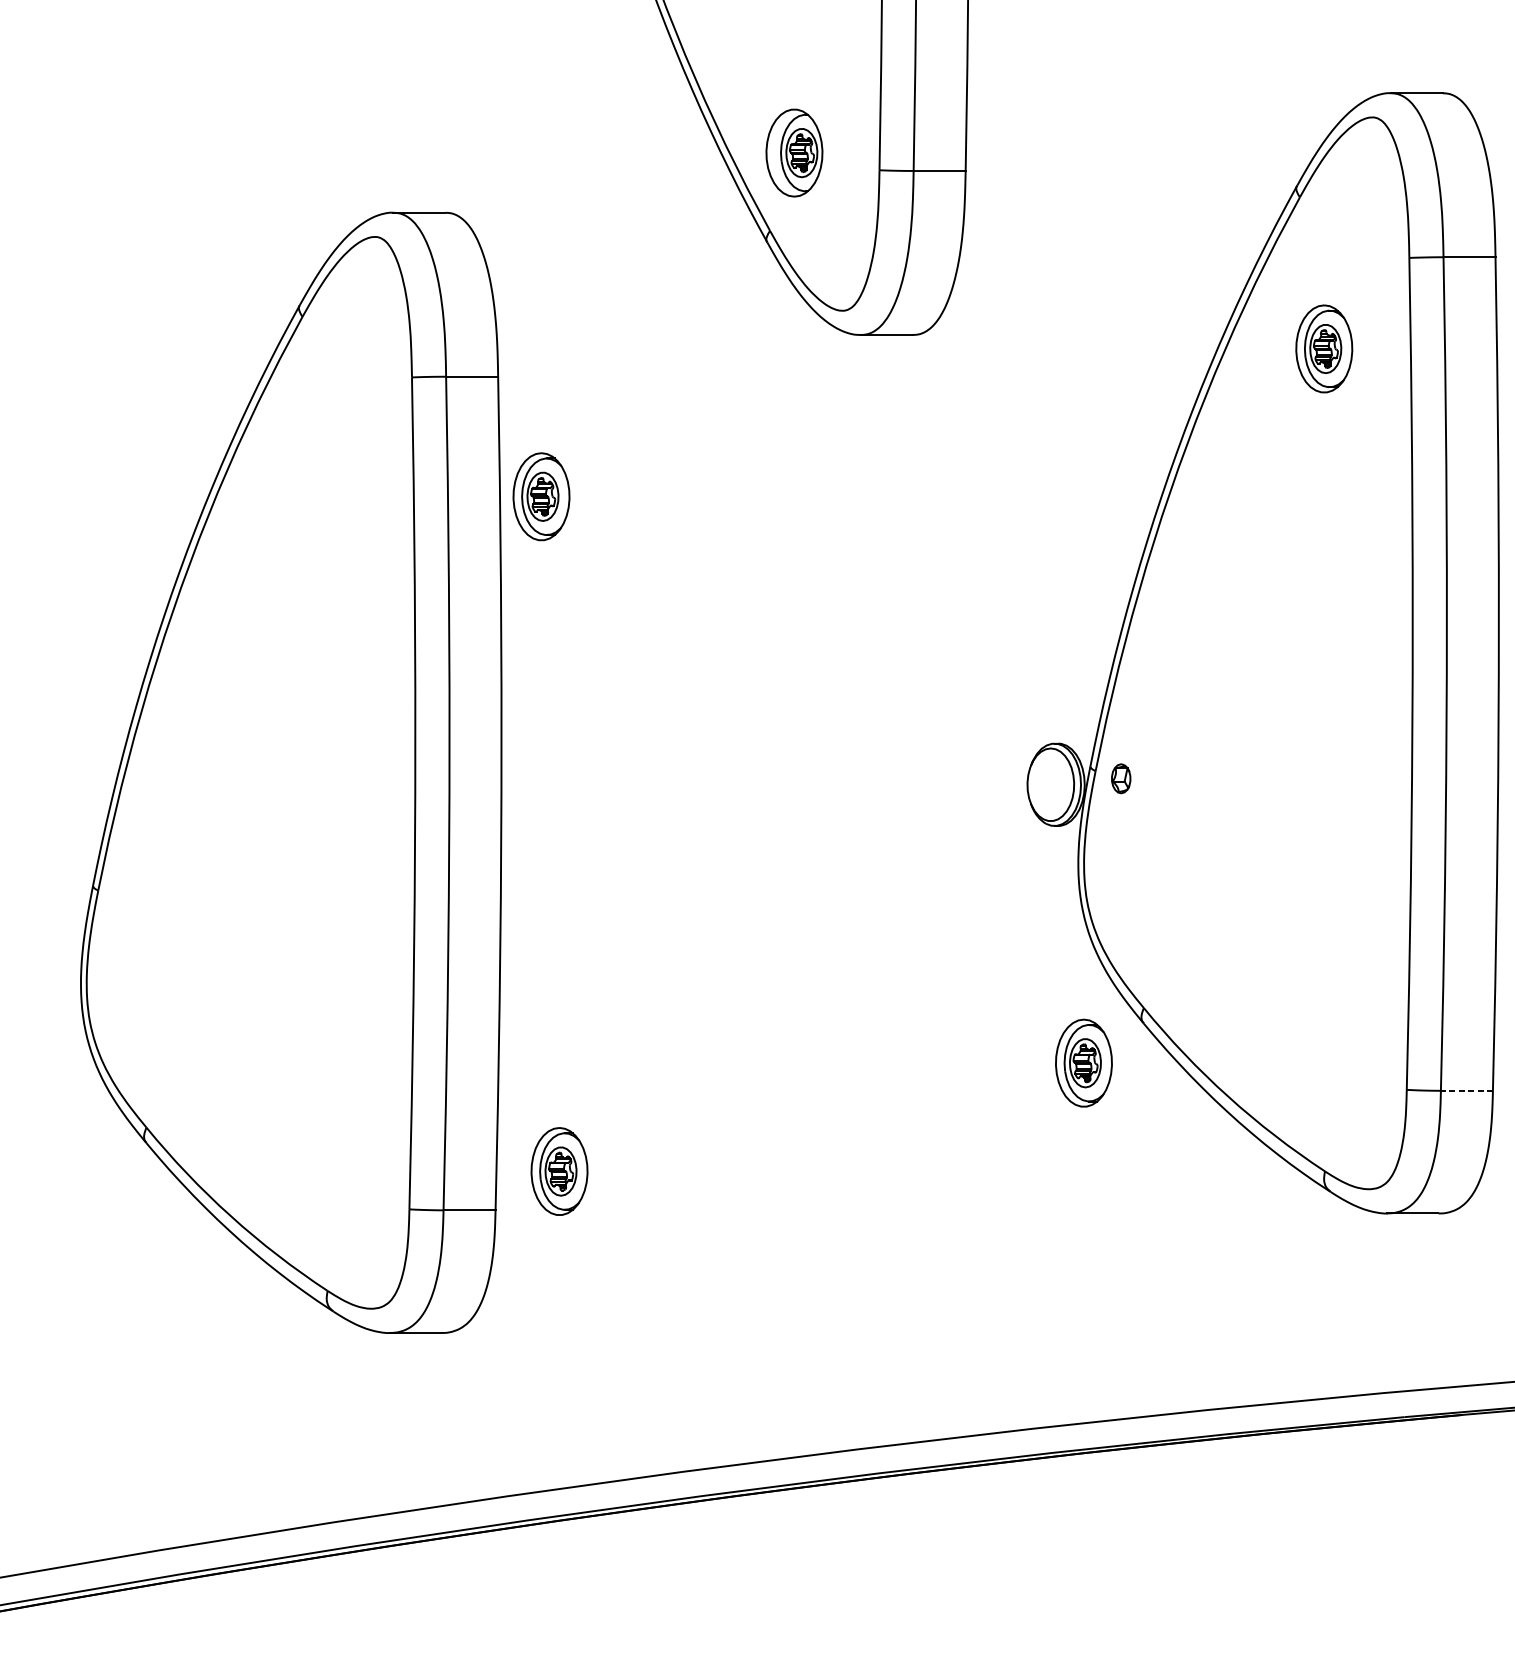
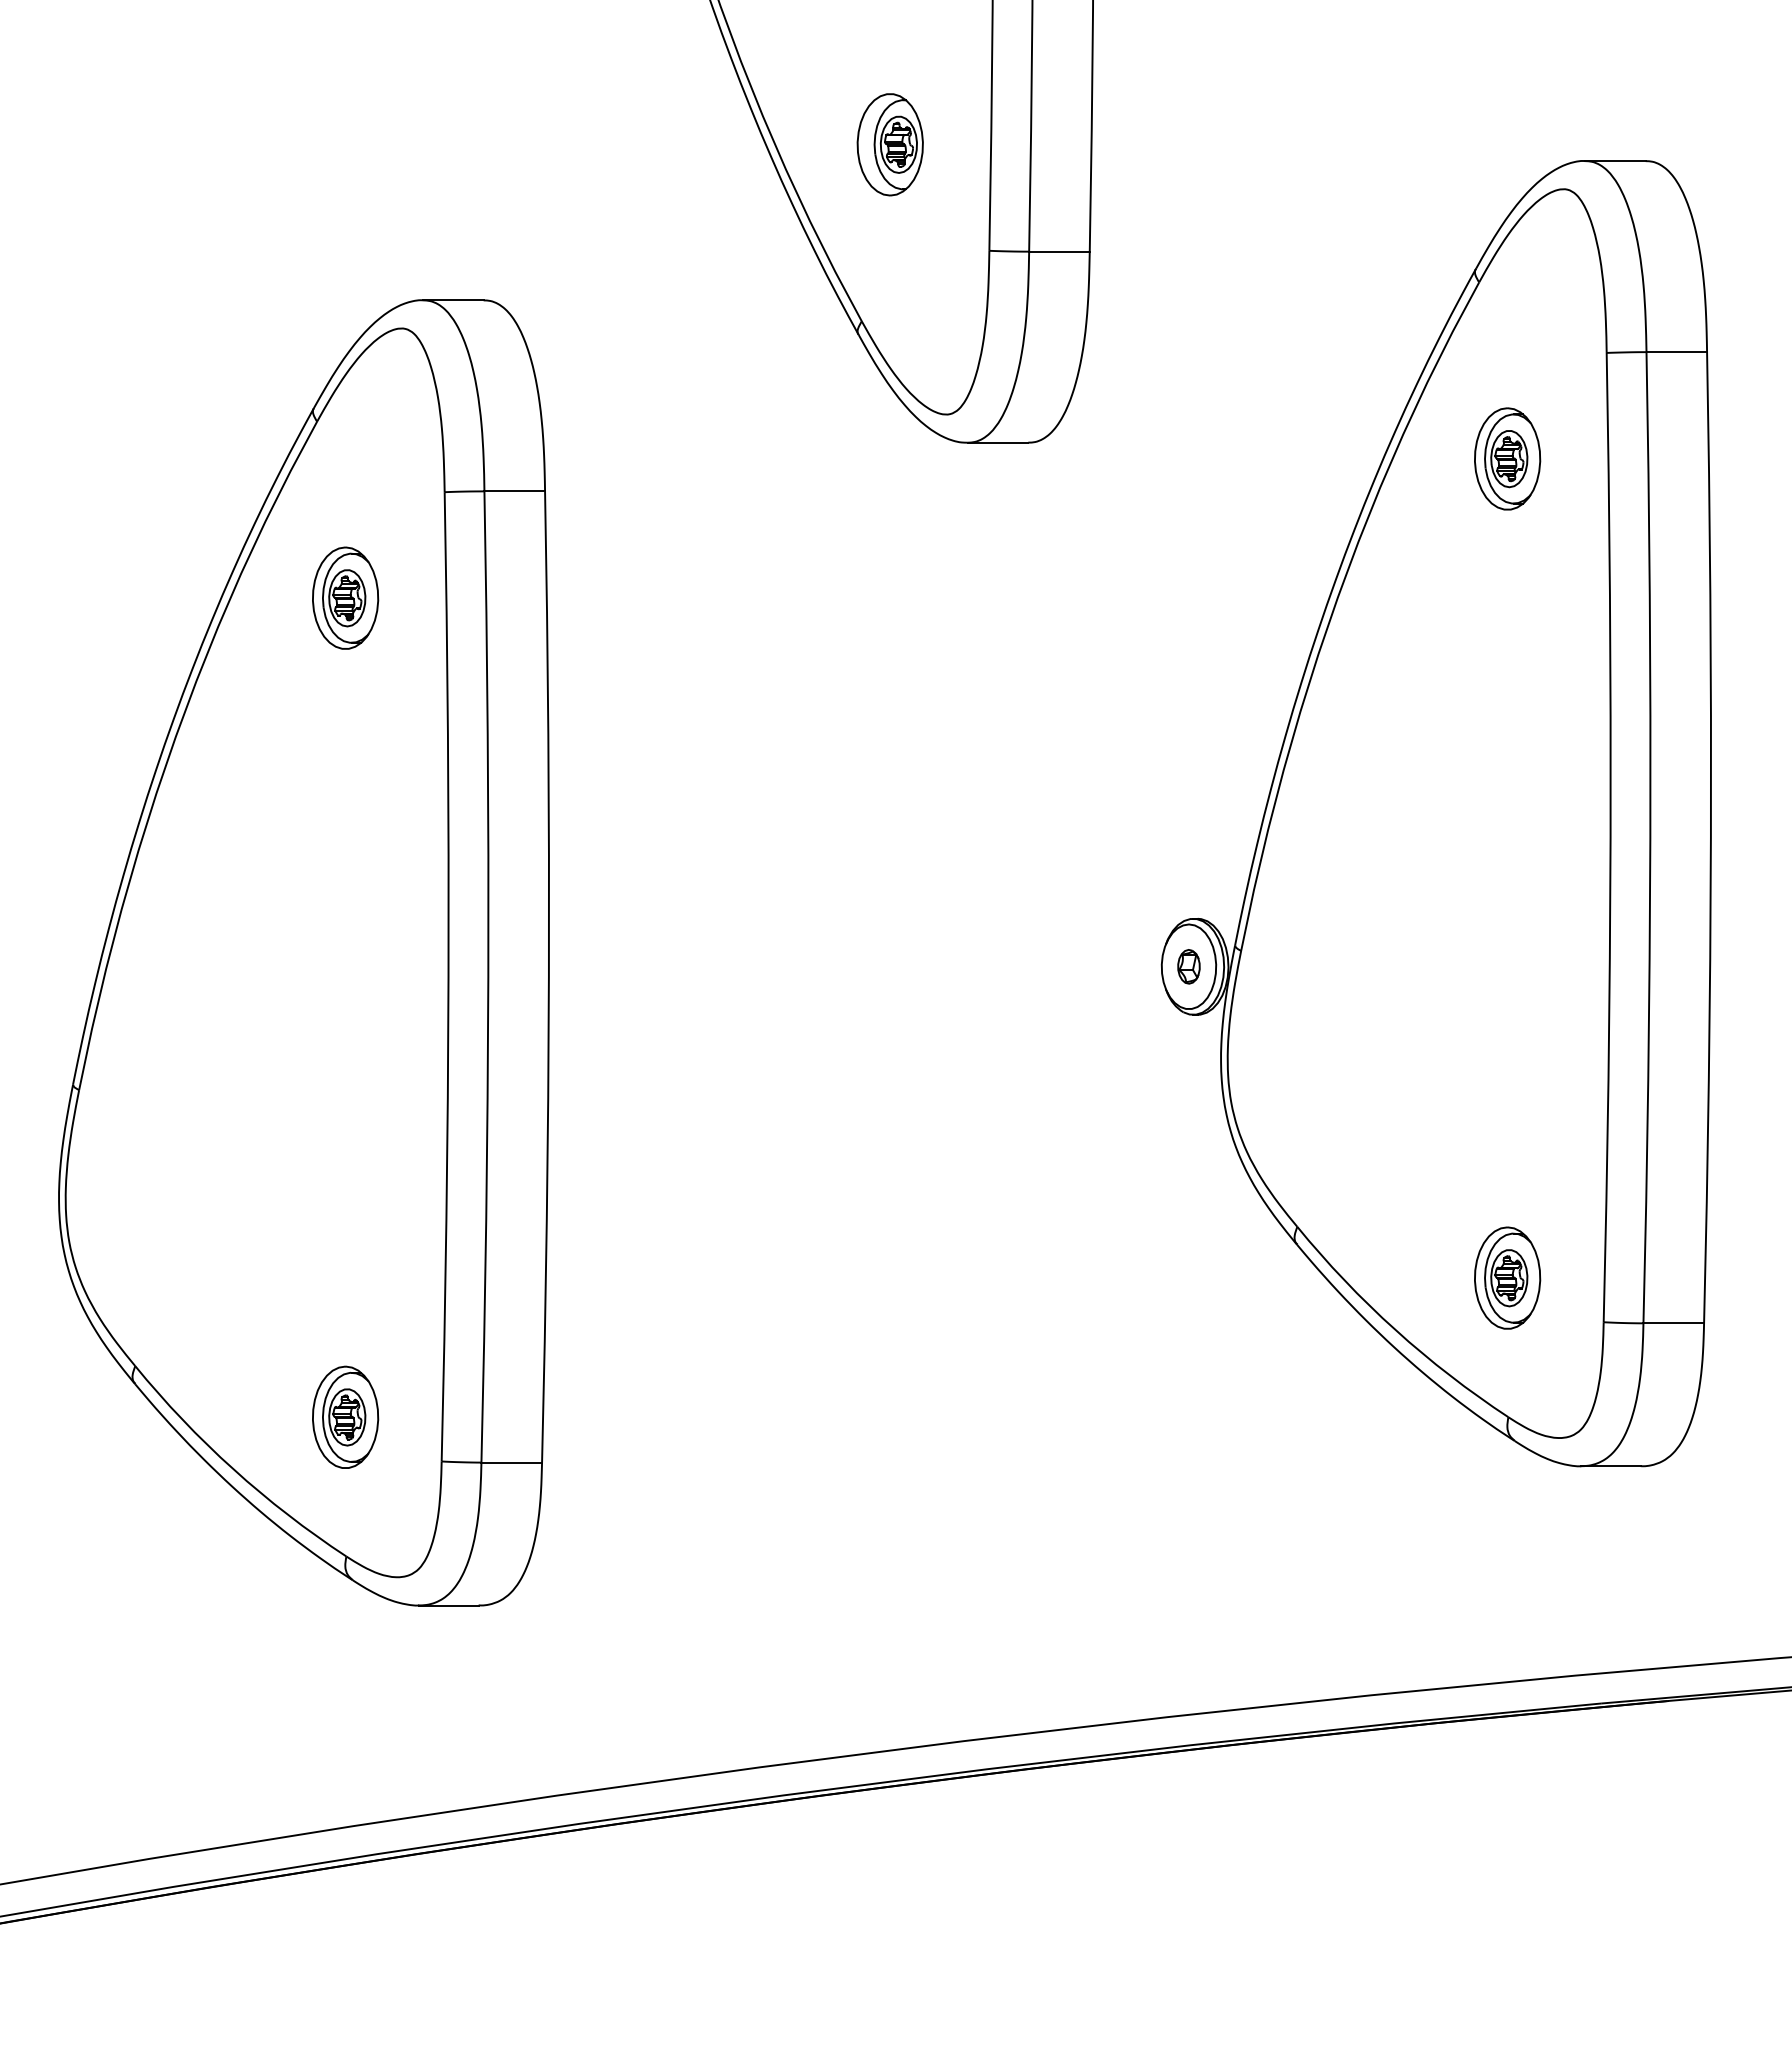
part: (793, 152) -> (889, 144), moved
part: (541, 496) -> (345, 597), moved
part: (1120, 778) -> (1188, 966), moved
part: (1083, 1062) -> (1507, 1277), moved
line: (1466, 1090) -> (1673, 1323), dashed -> solid
part: (559, 1170) -> (345, 1416), moved

